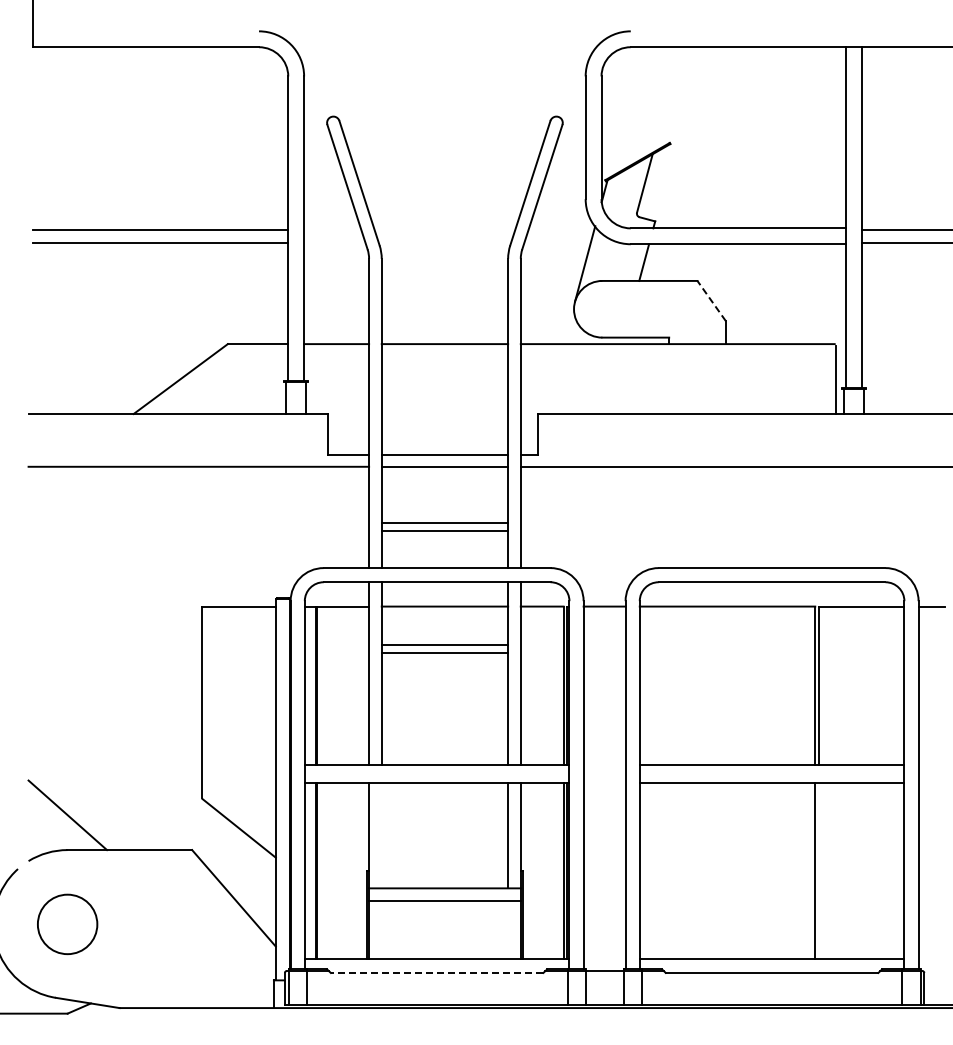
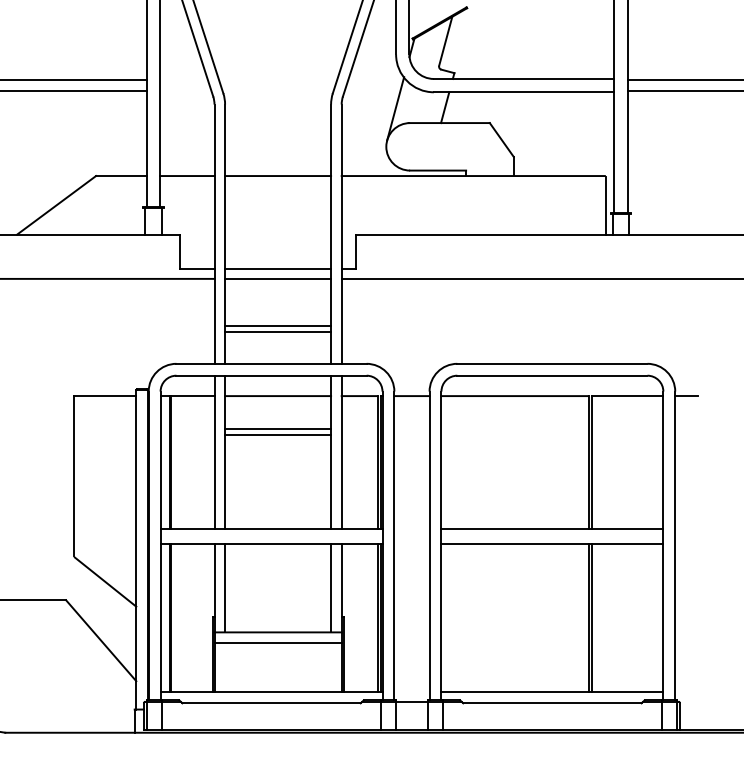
line: (711, 301) -> (501, 140), dashed -> solid
line: (381, 835) -> (224, 588), added
line: (819, 871) -> (592, 618), added
line: (436, 972) -> (271, 702), dashed -> solid

